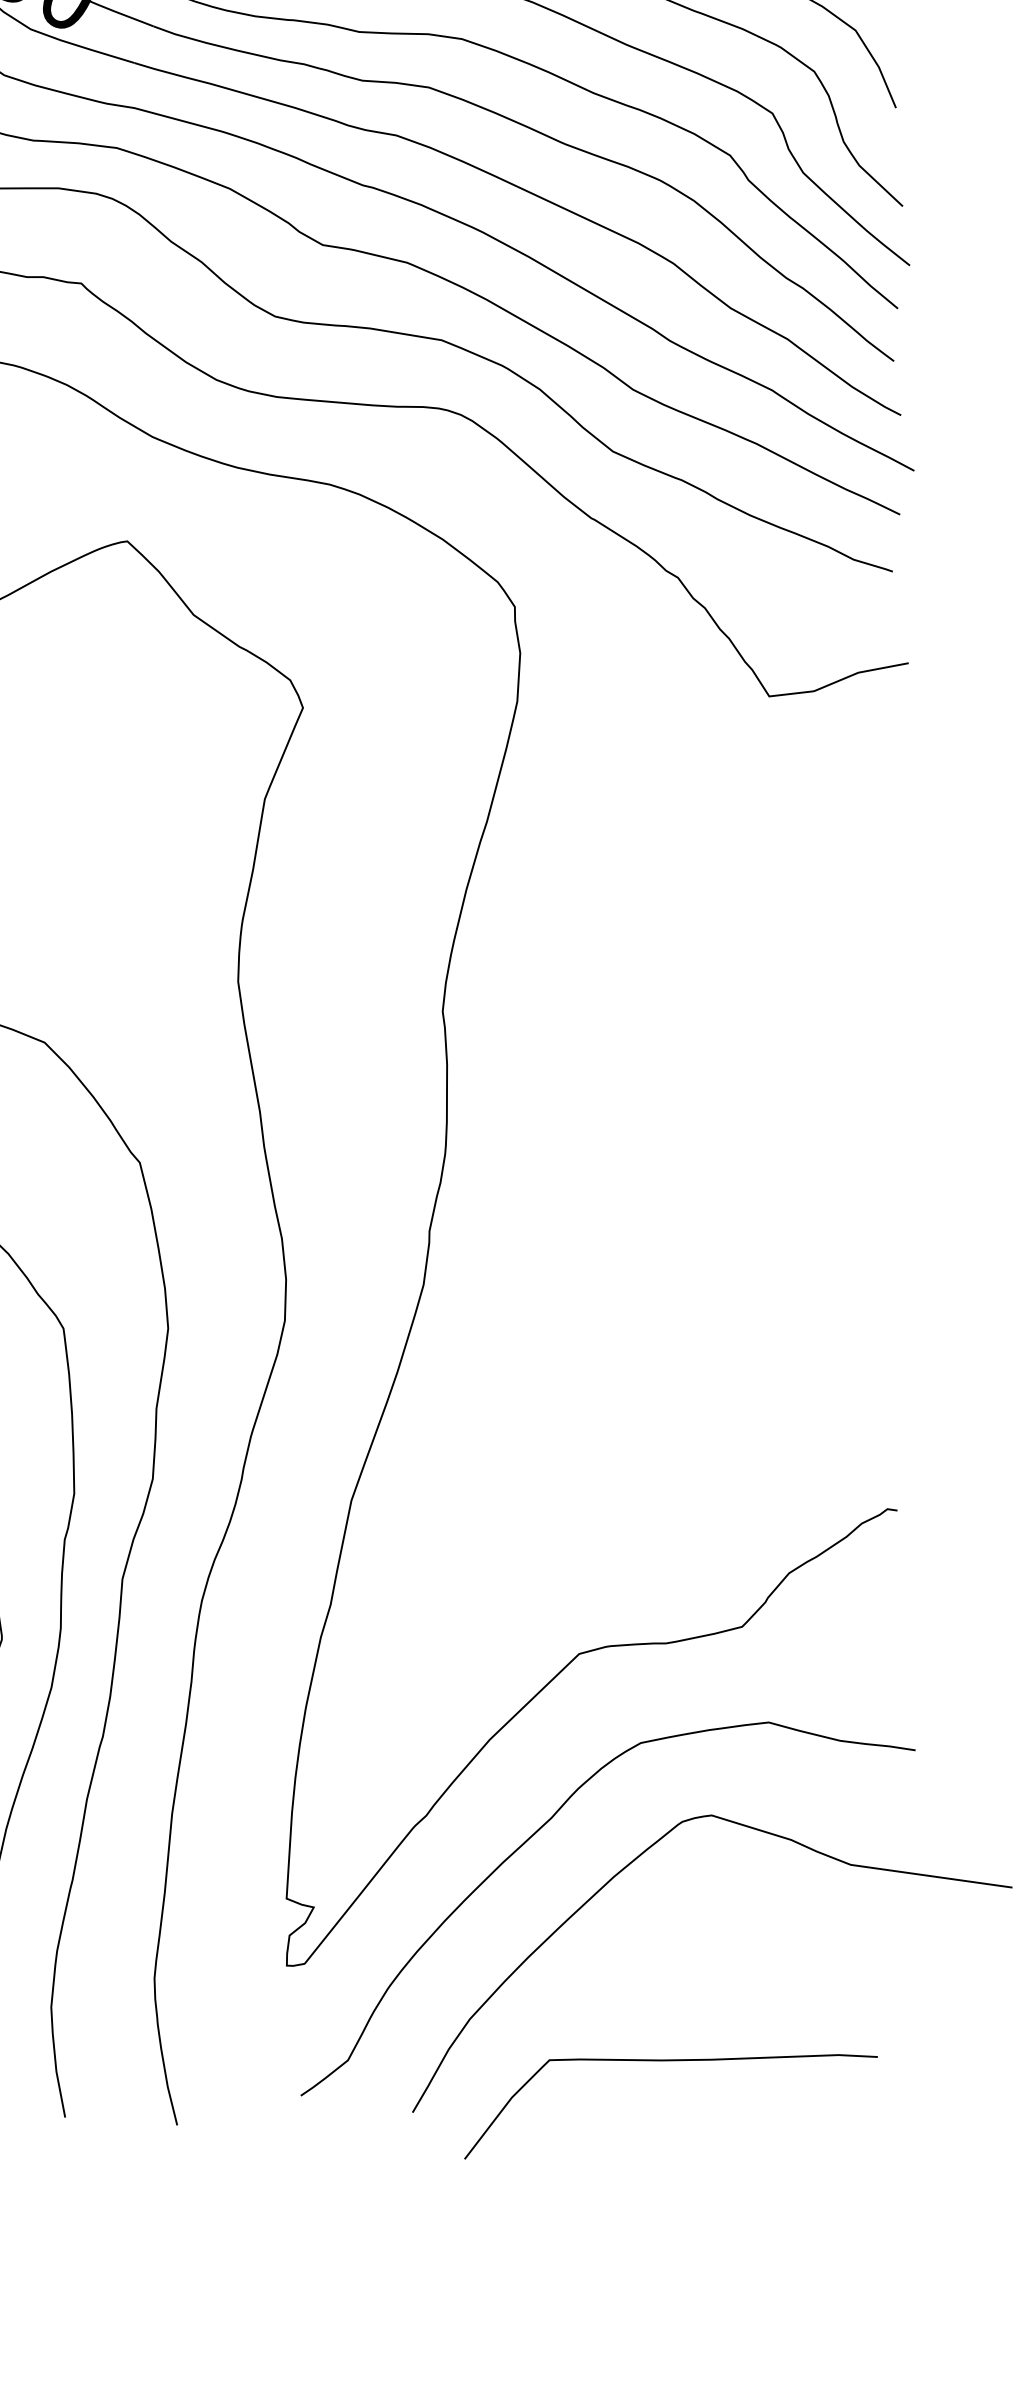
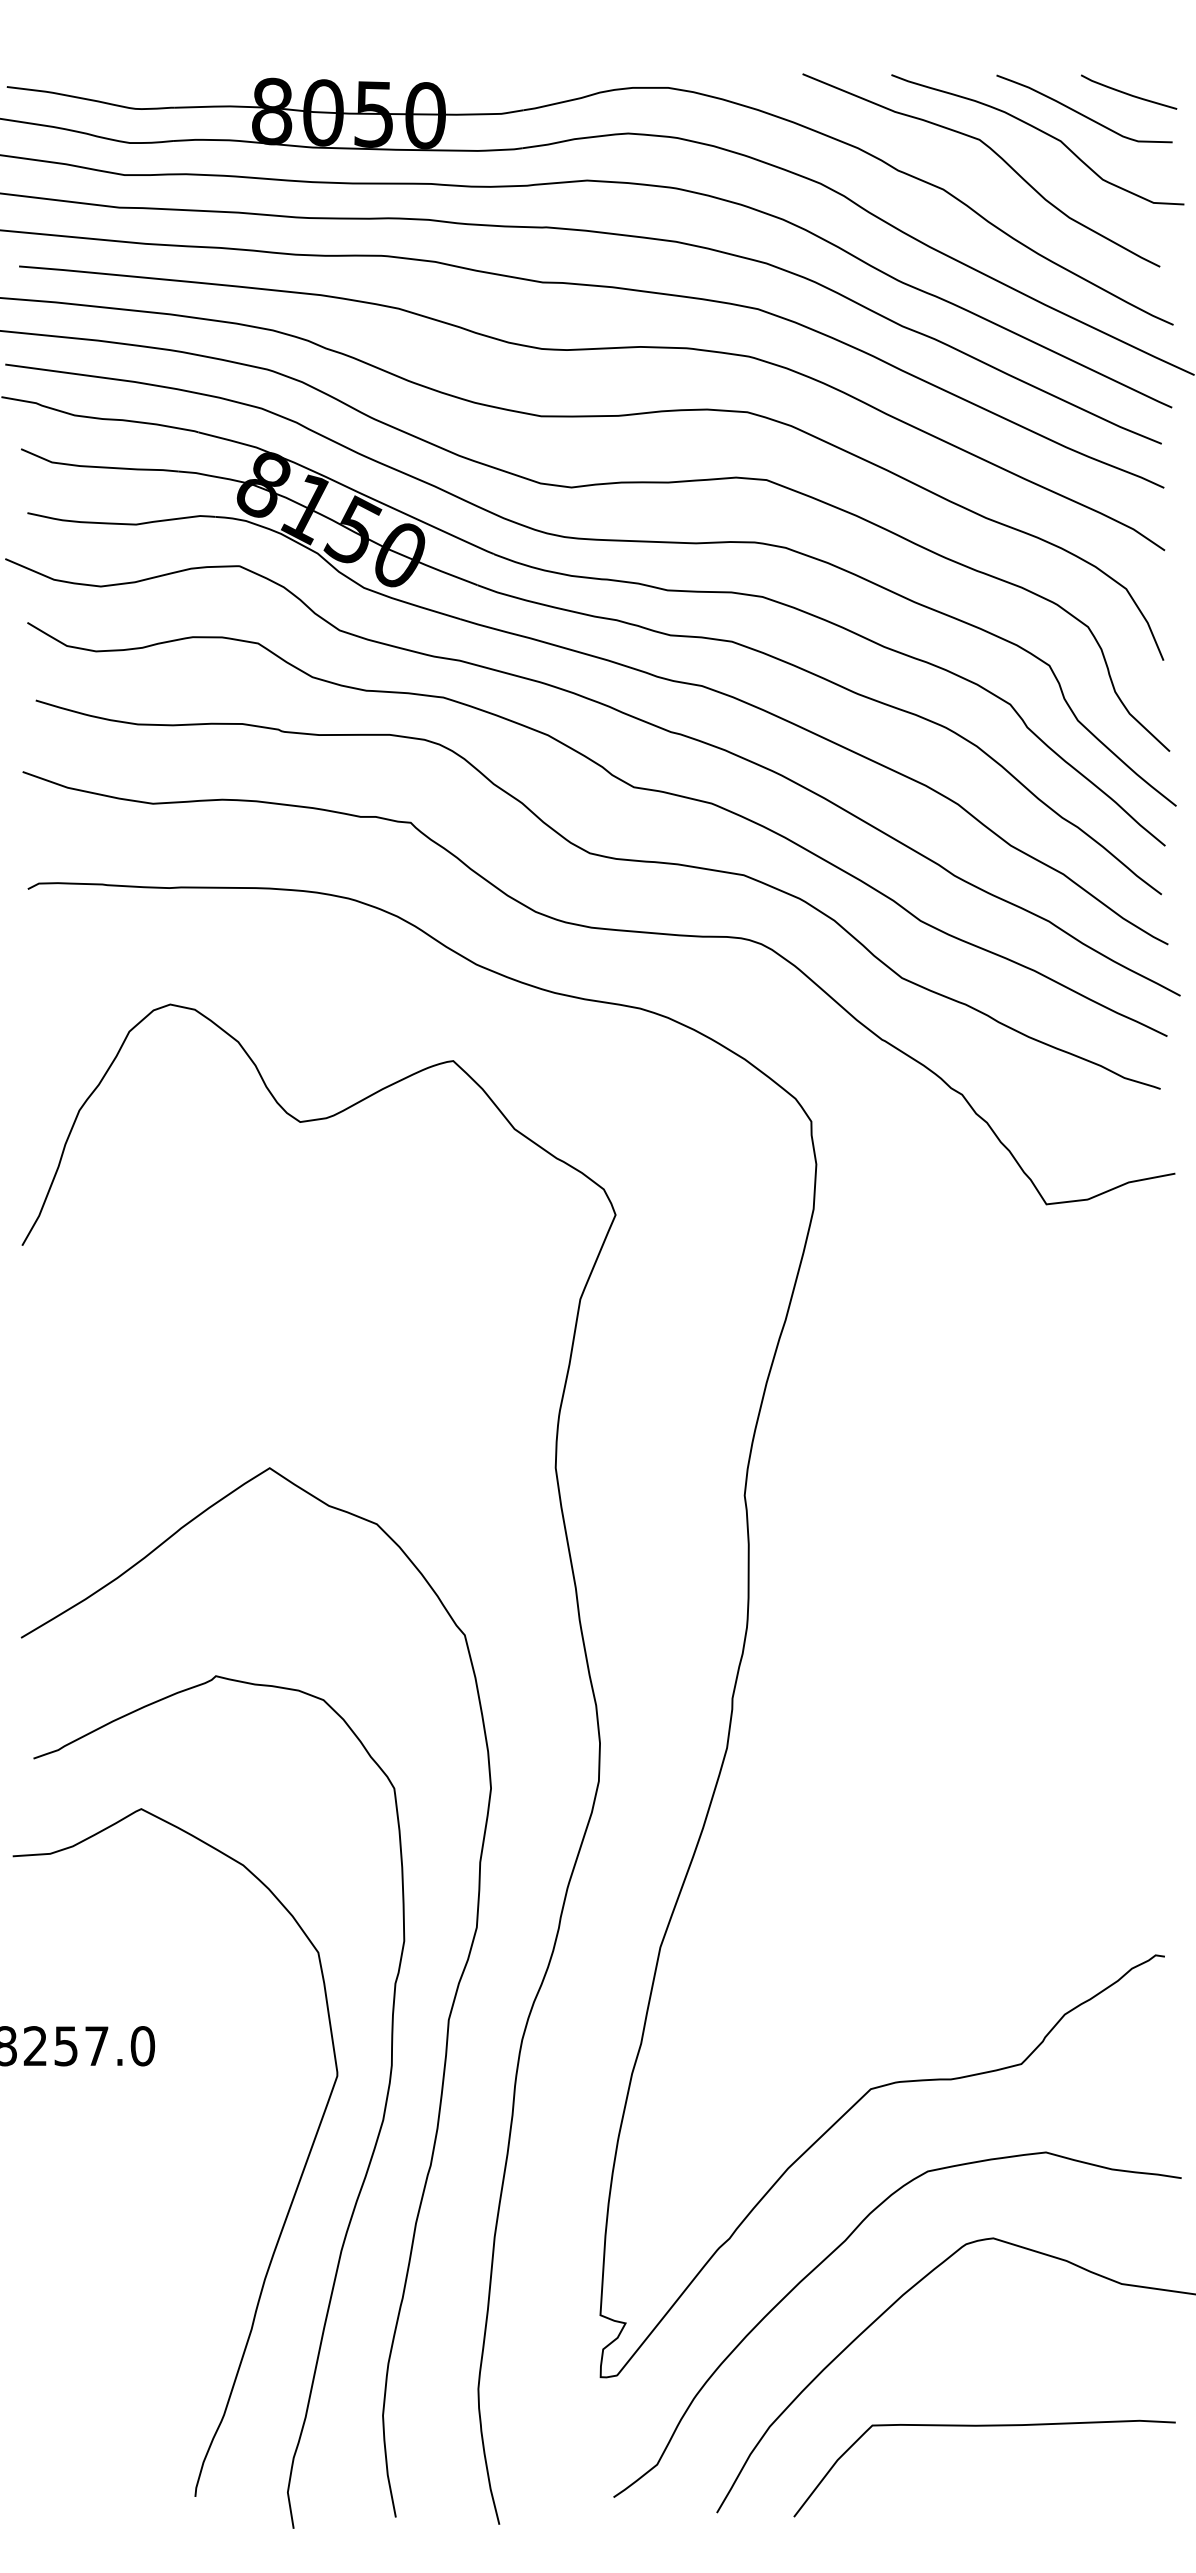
curve: (670, 2061) -> (984, 2426), moved

